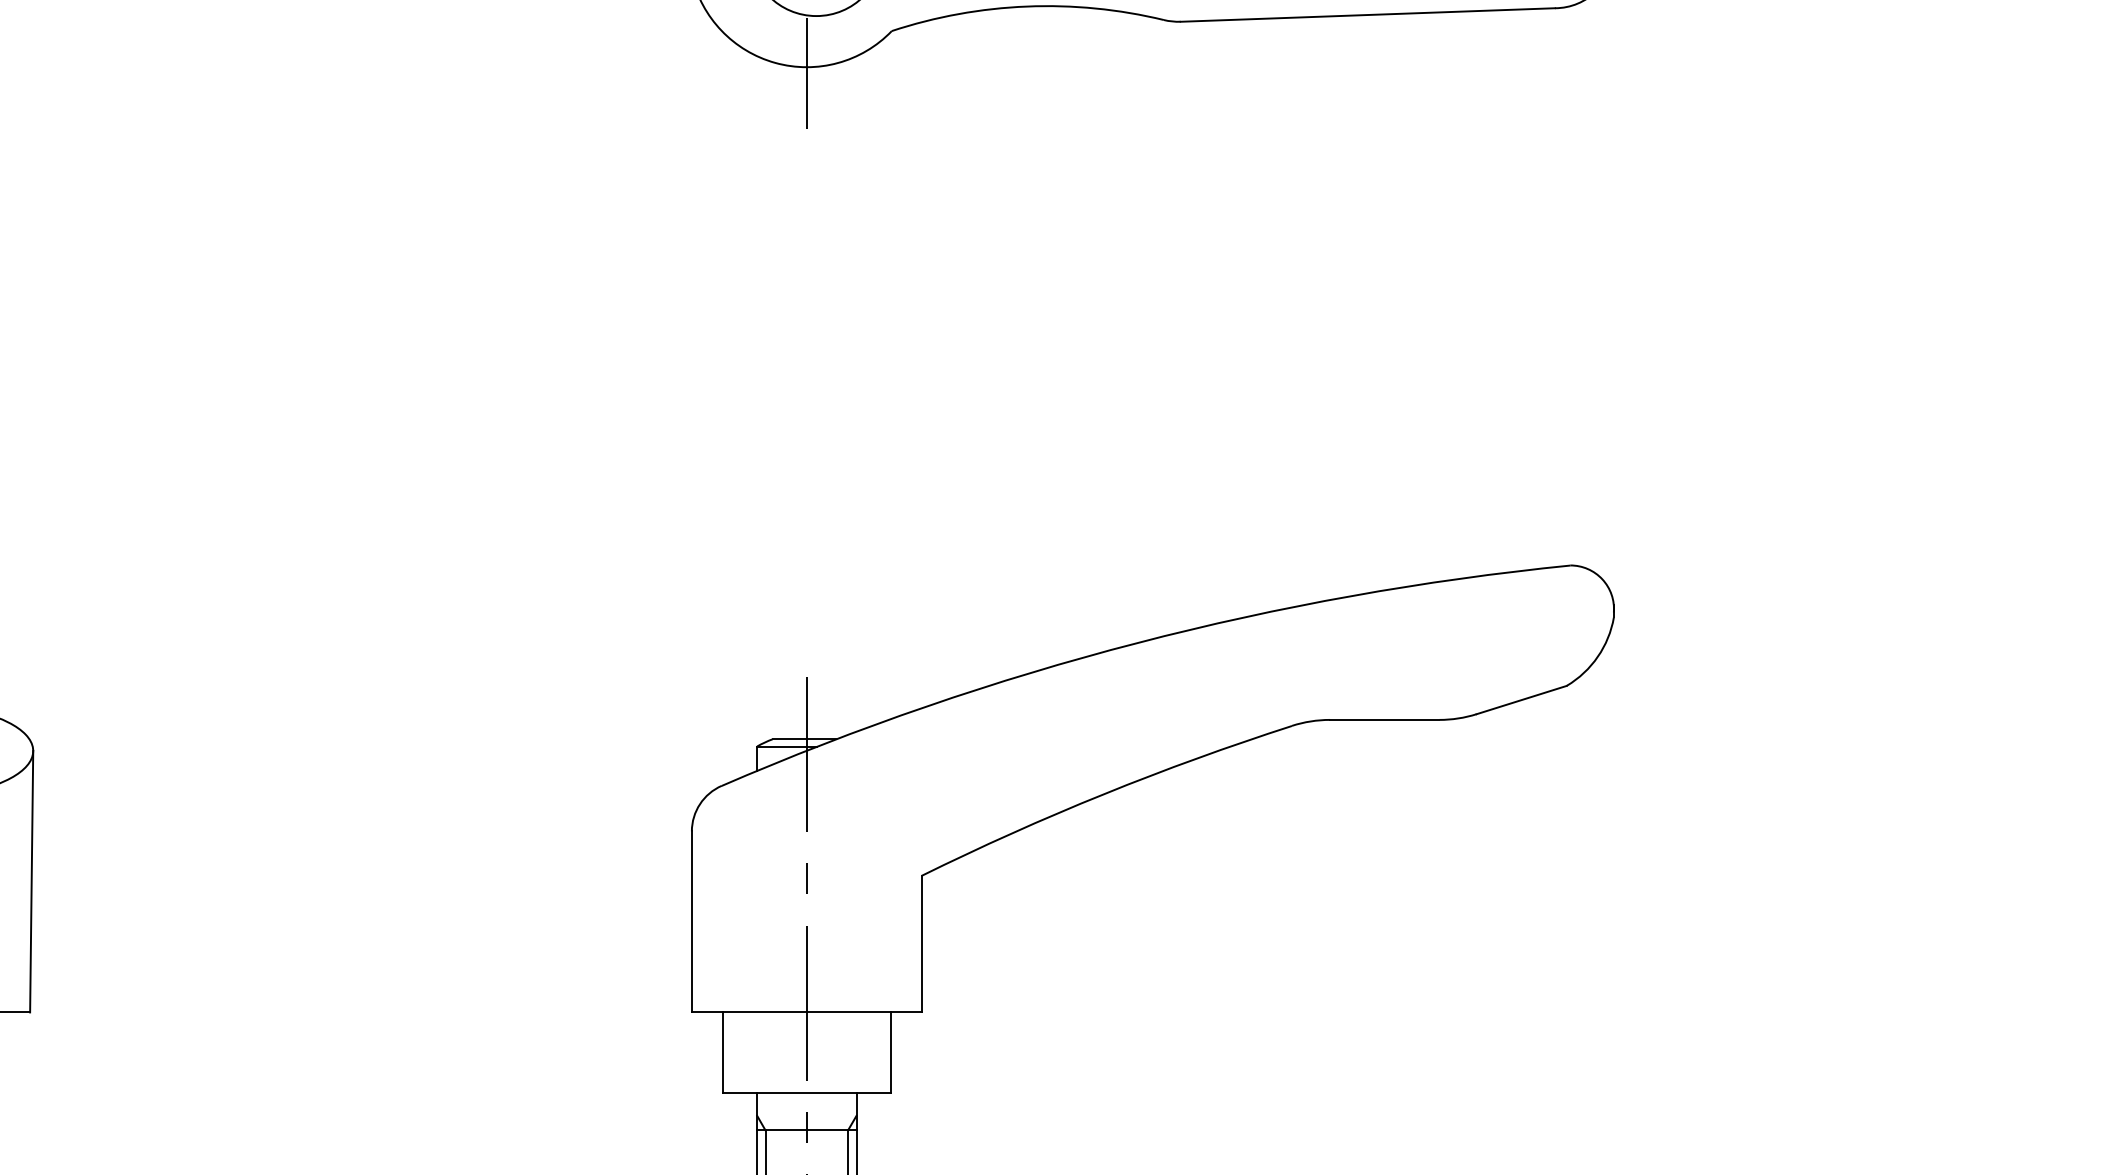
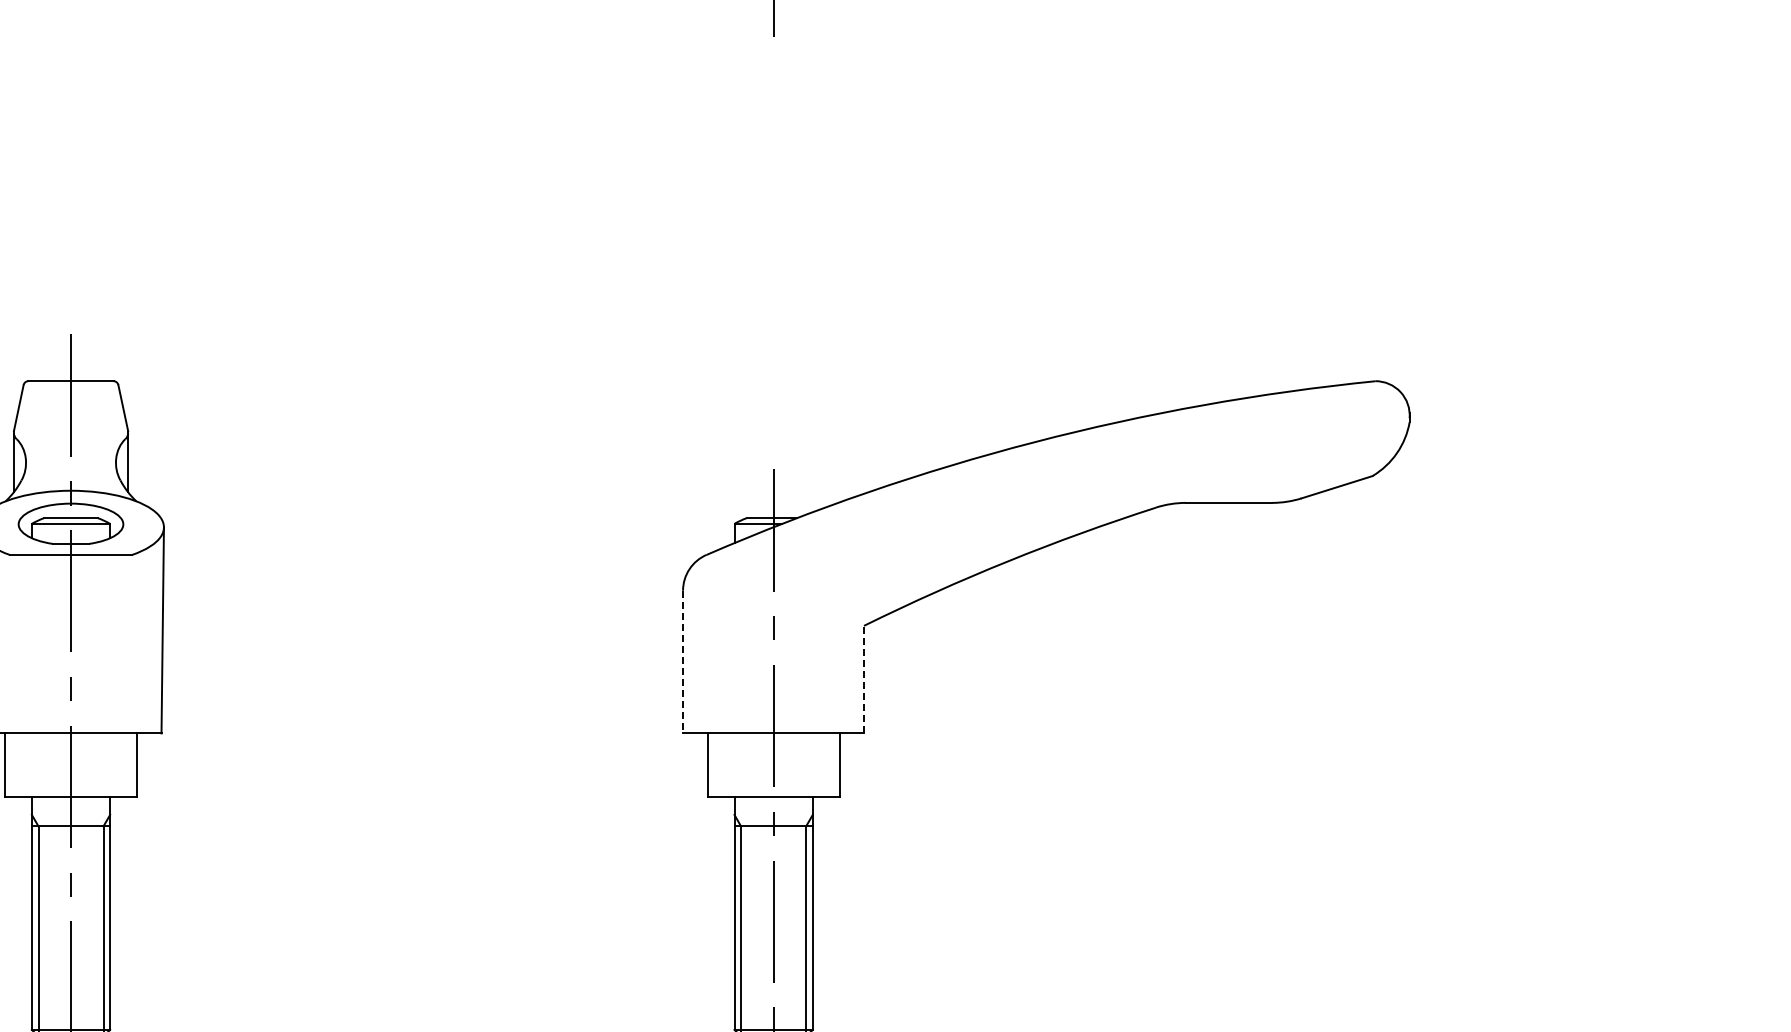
line: (692, 922) -> (683, 662), solid -> dashed
line: (922, 943) -> (864, 679), solid -> dashed

